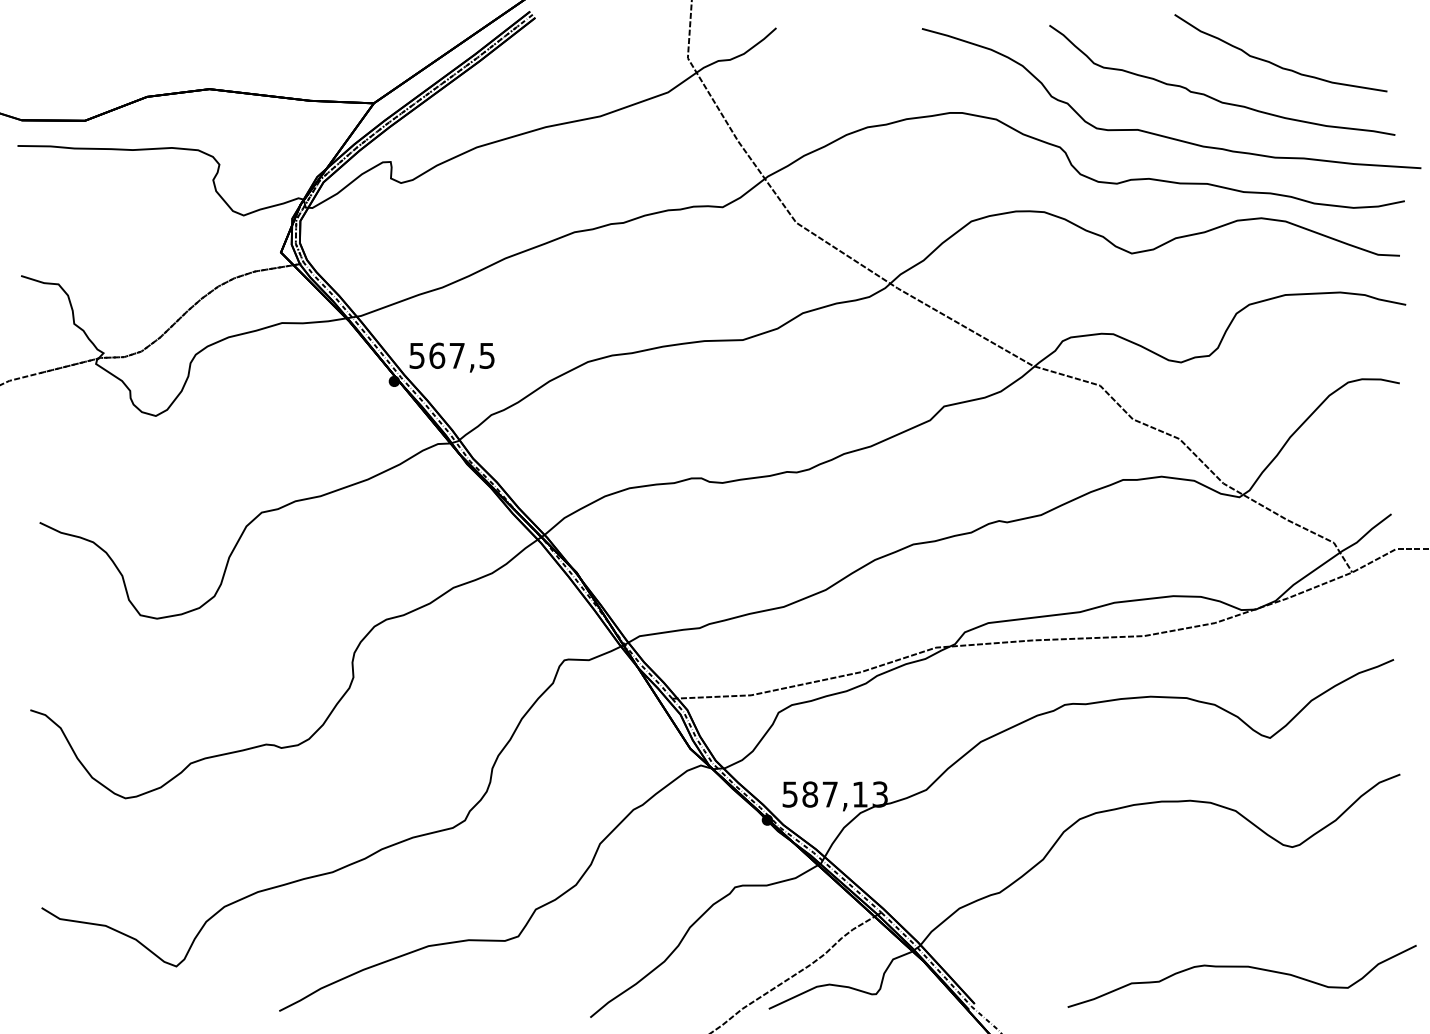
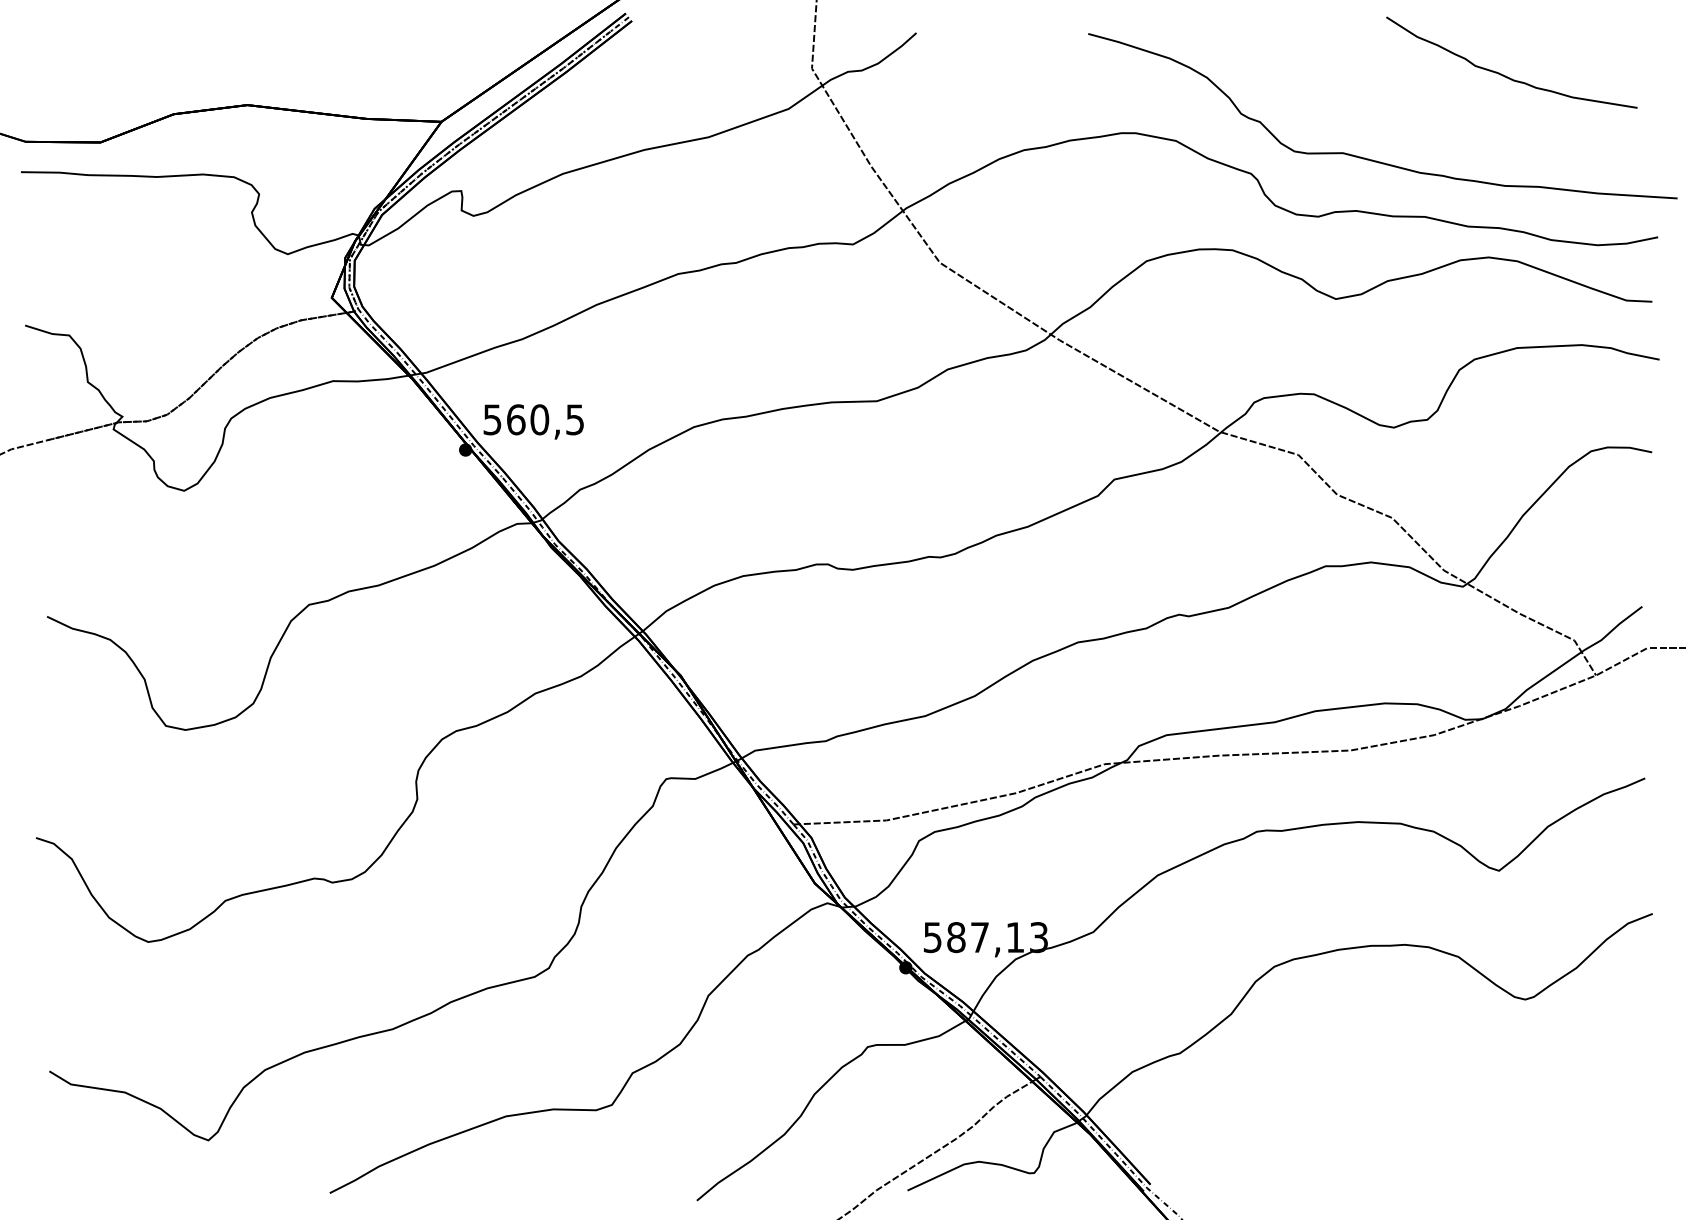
curve: (1216, 98) -> (1435, 116), removed
text: (456, 355) -> (539, 419), 567,5 -> 560,5
curve: (1242, 967) -> (1466, 1141), removed

